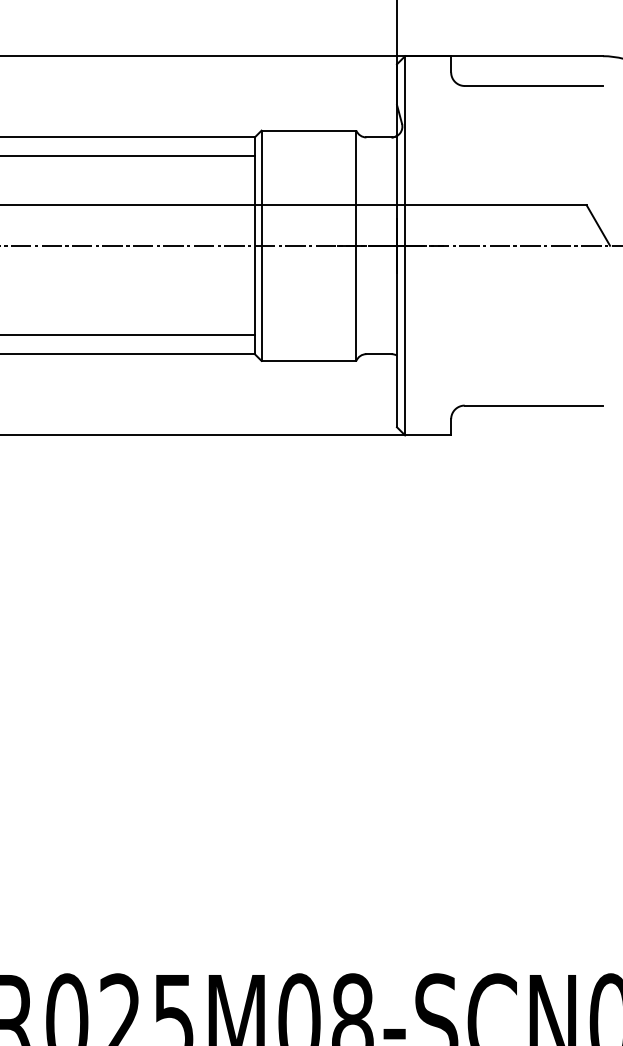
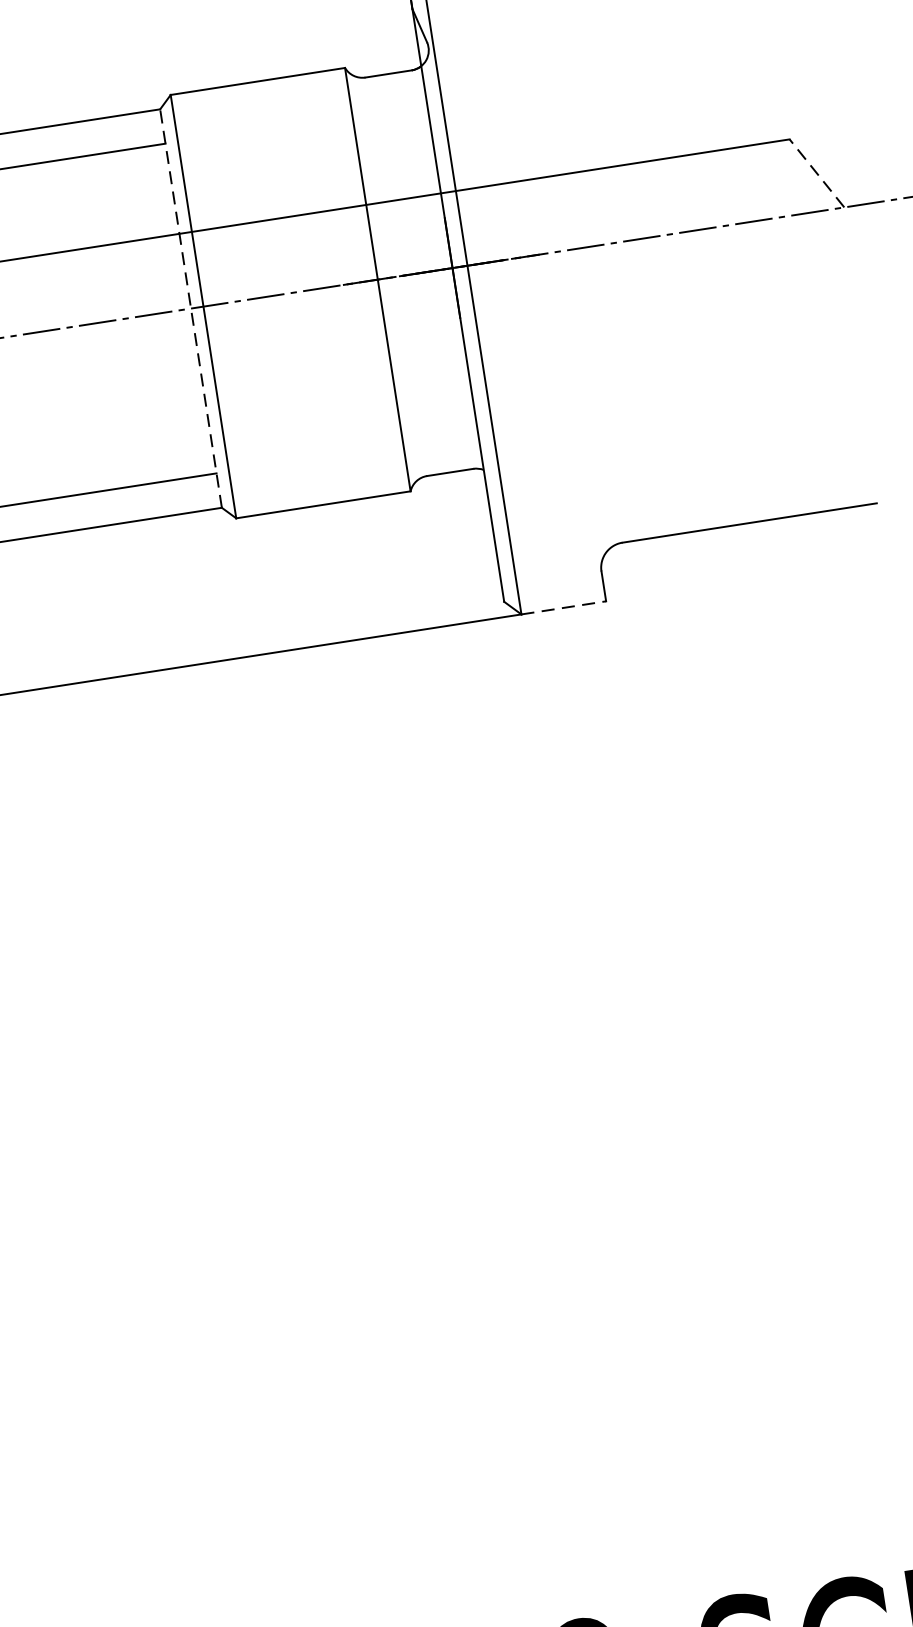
line: (598, 225) -> (817, 173), solid -> dashed
line: (254, 245) -> (190, 308), solid -> dashed
line: (428, 435) -> (564, 607), solid -> dashed

